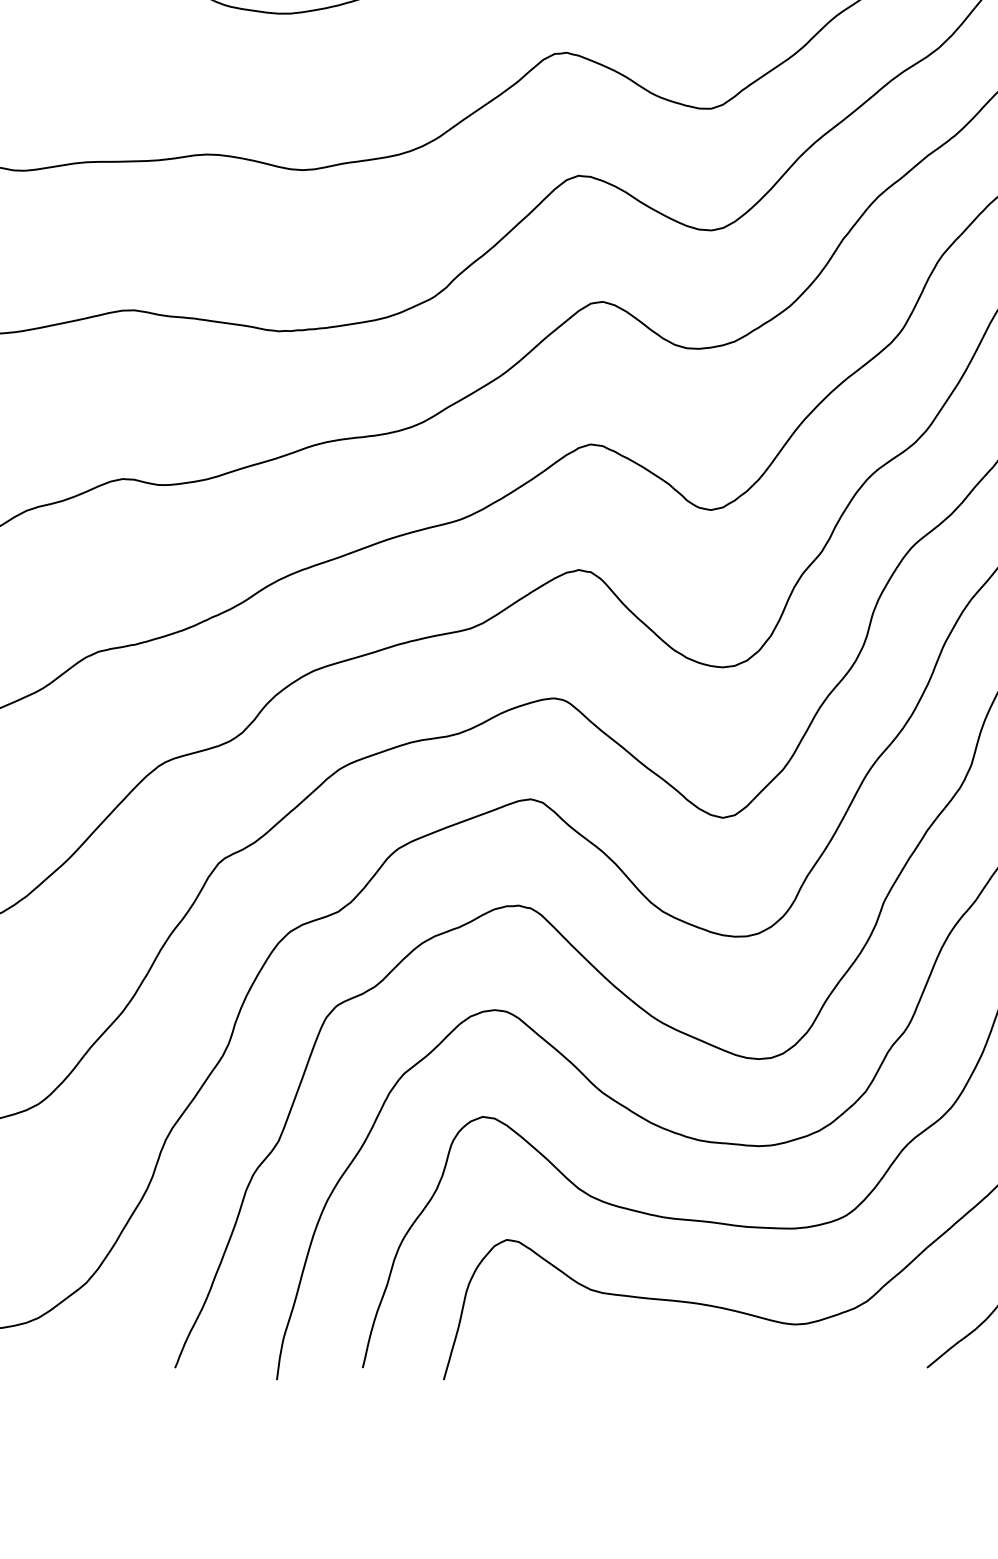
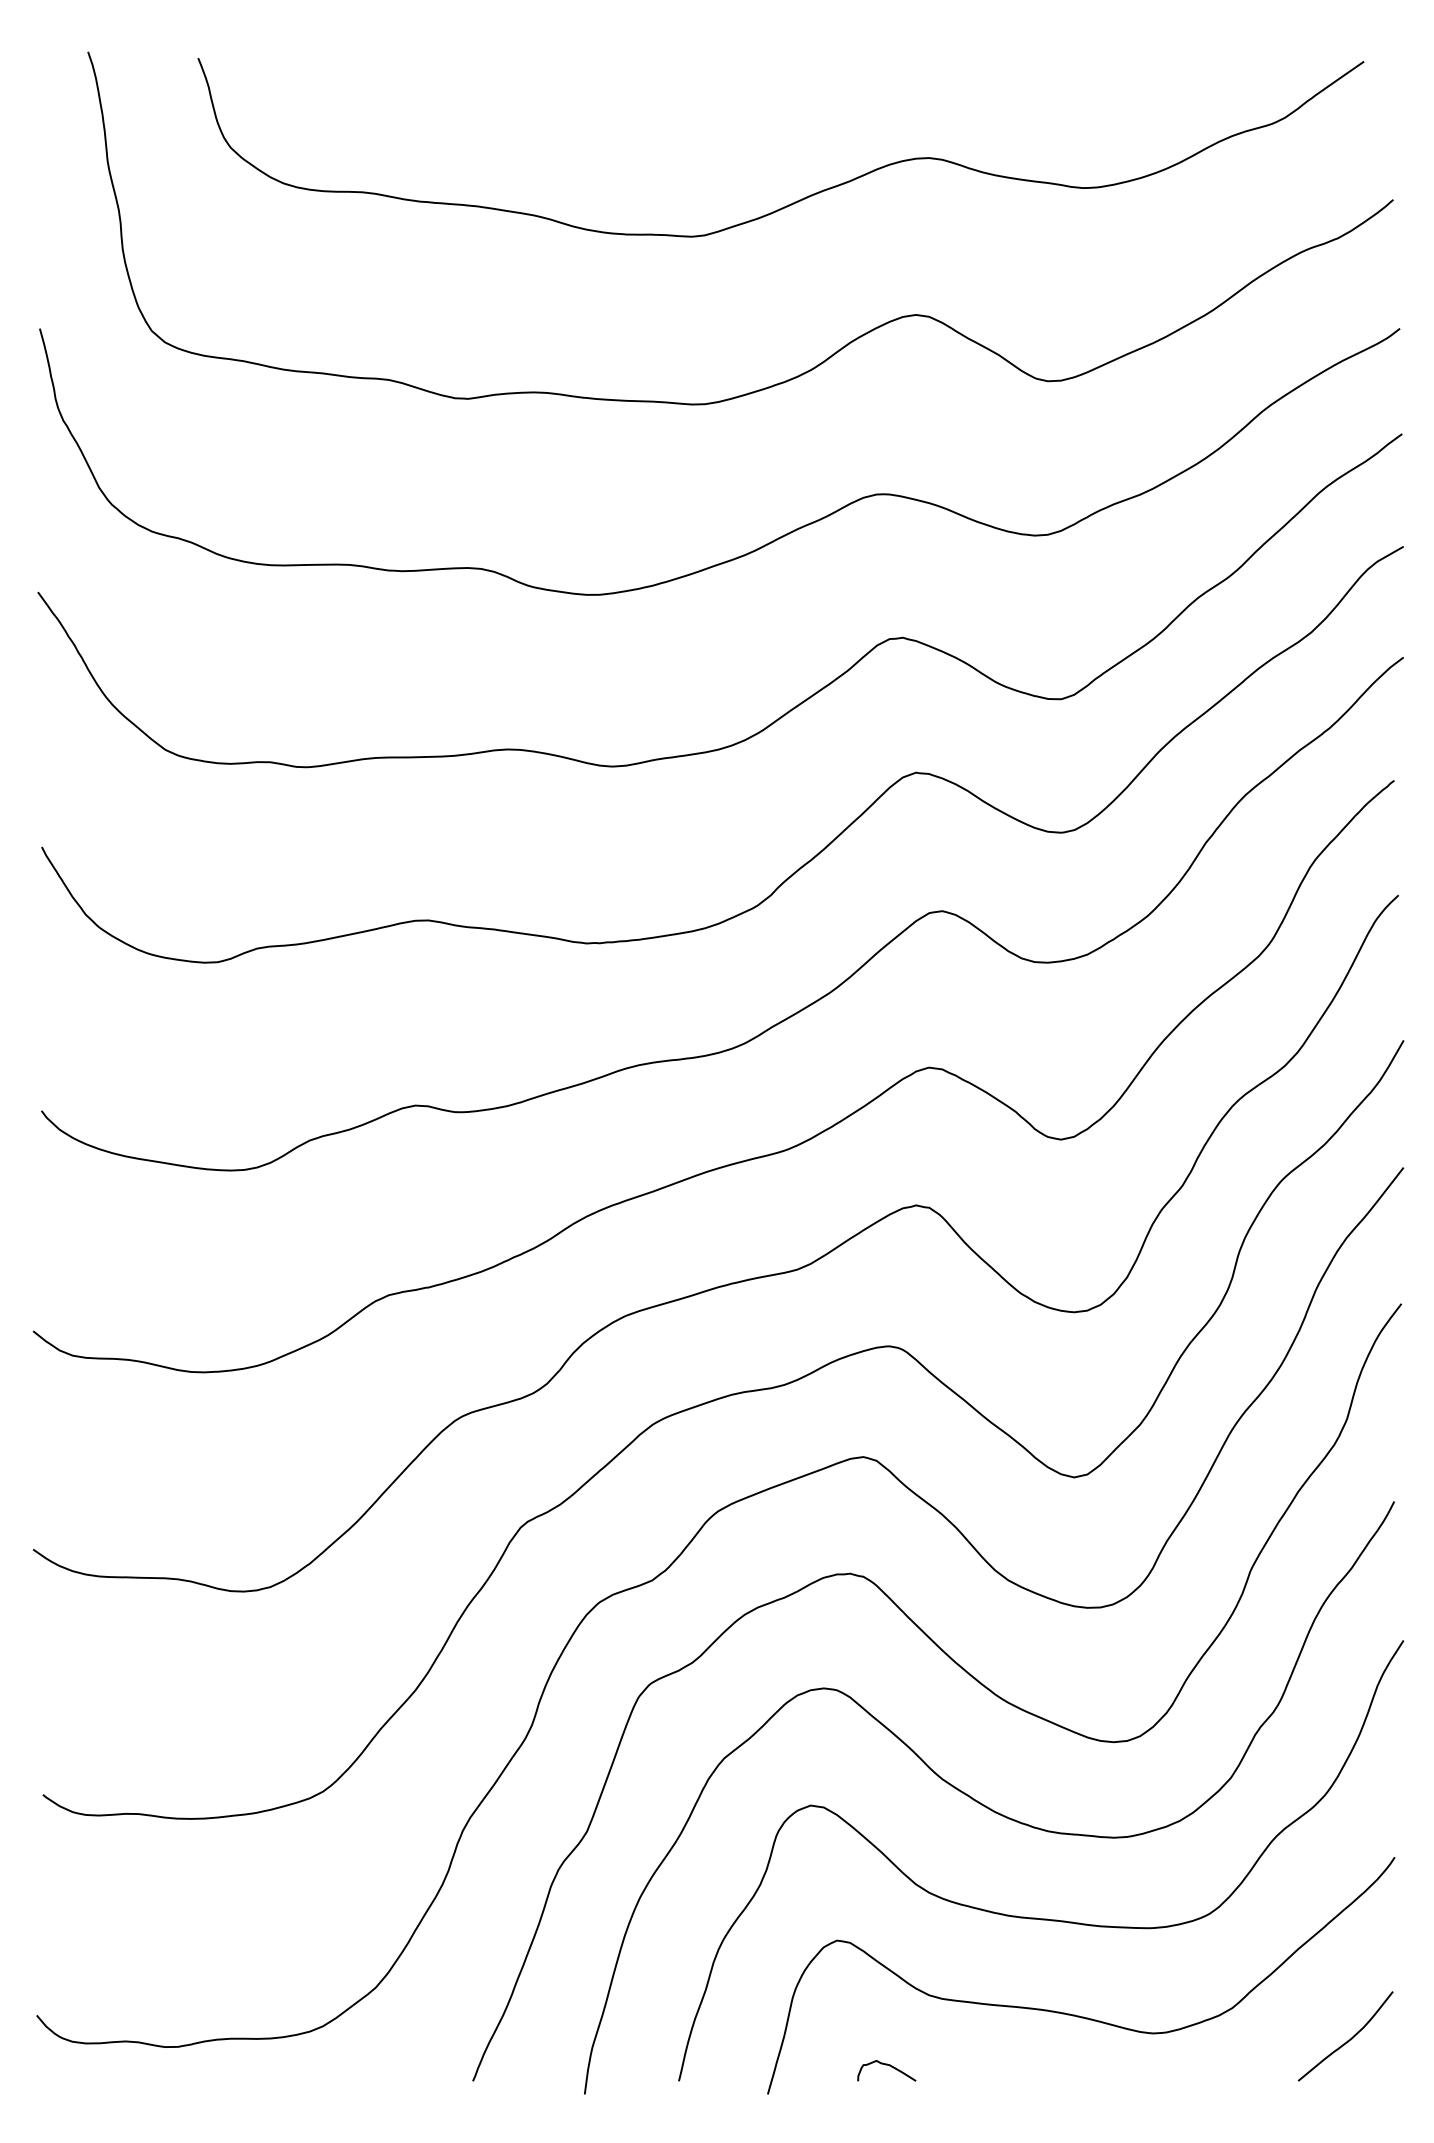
curve: (551, 1353) -> (886, 2065), added

